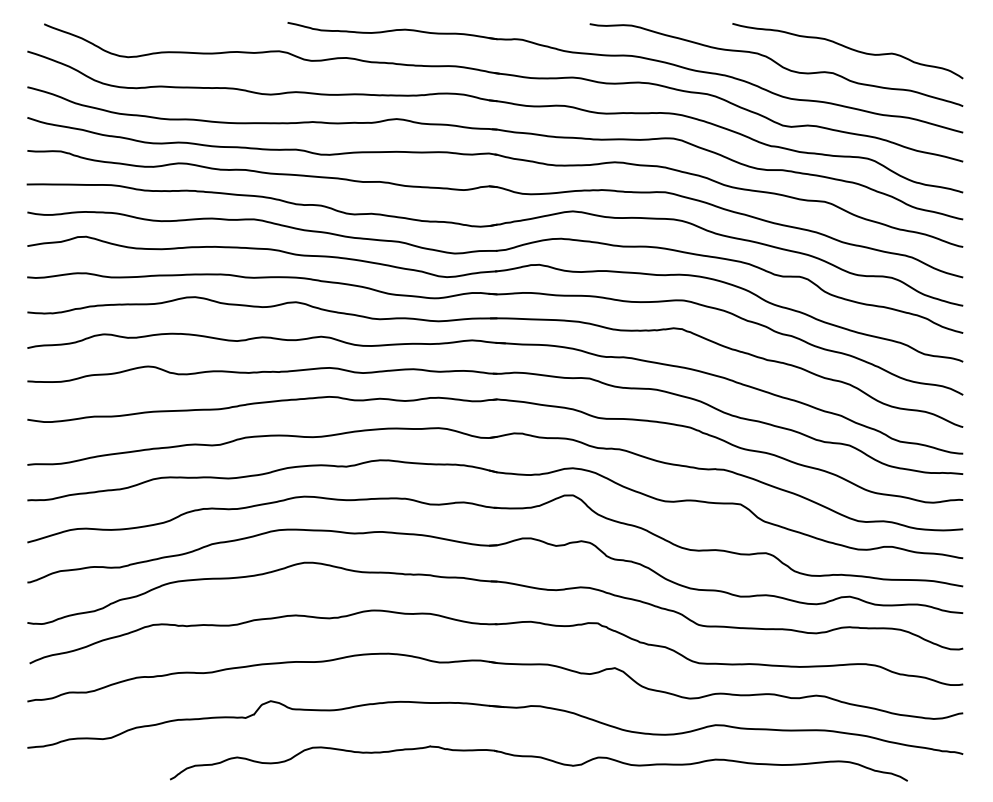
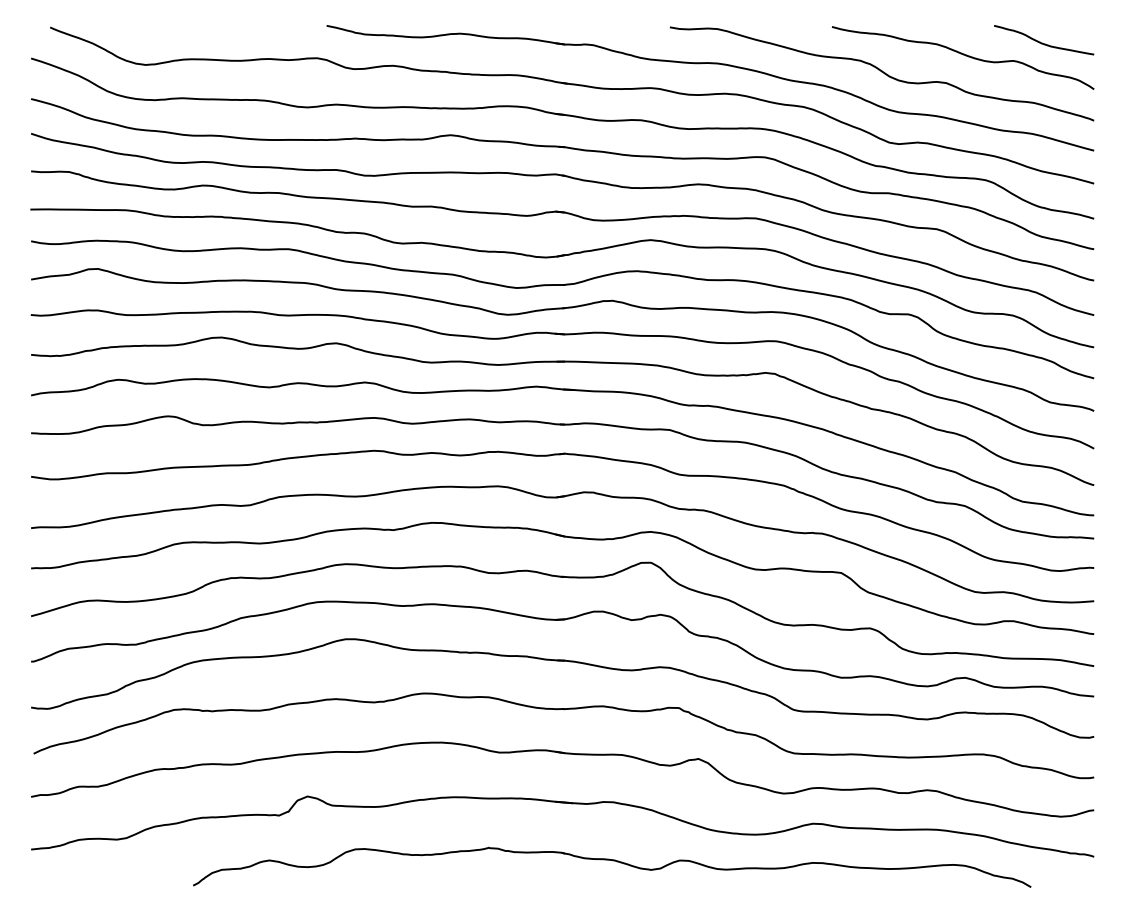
curve: (918, 37) -> (1043, 42), added

